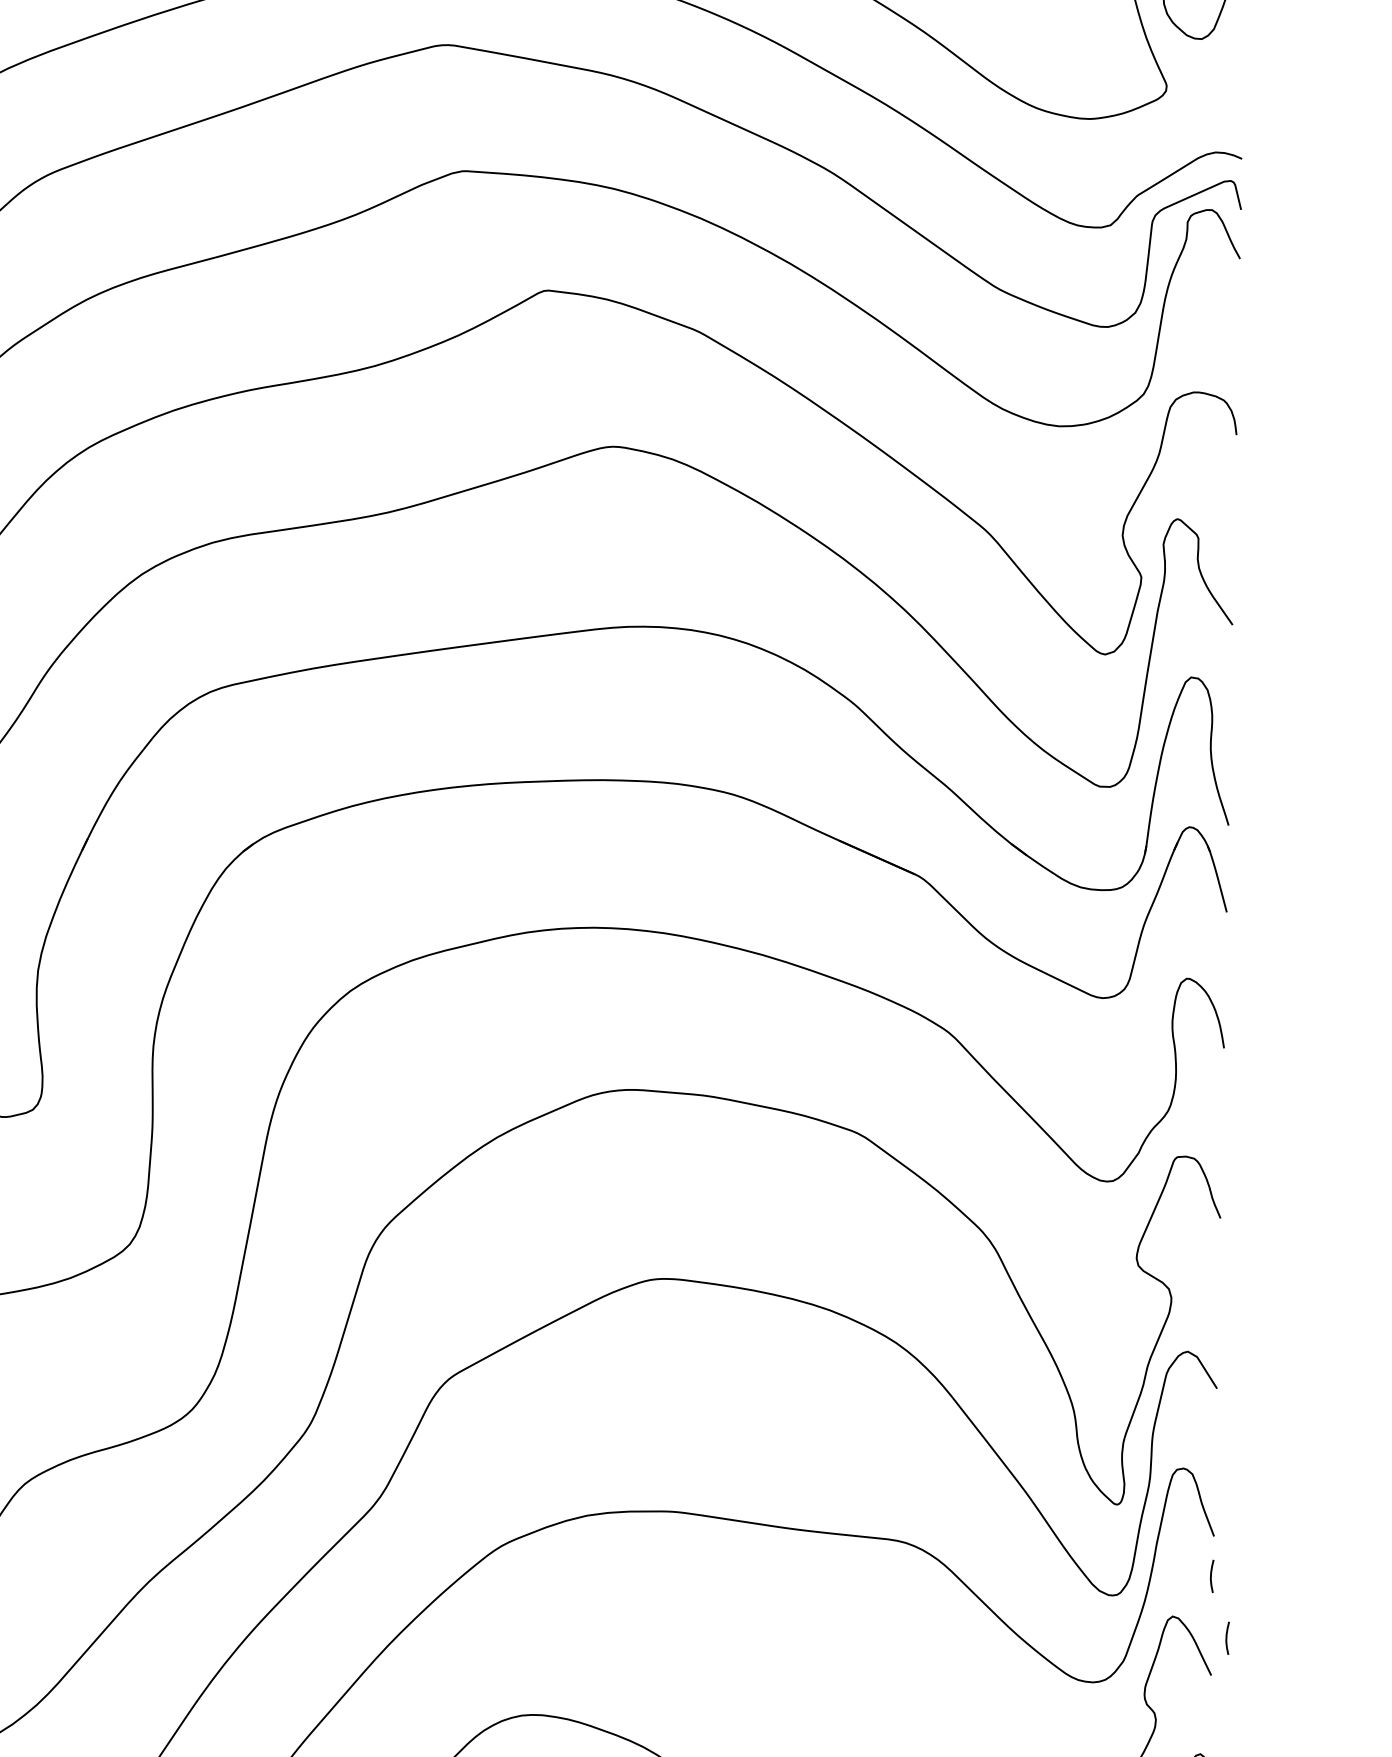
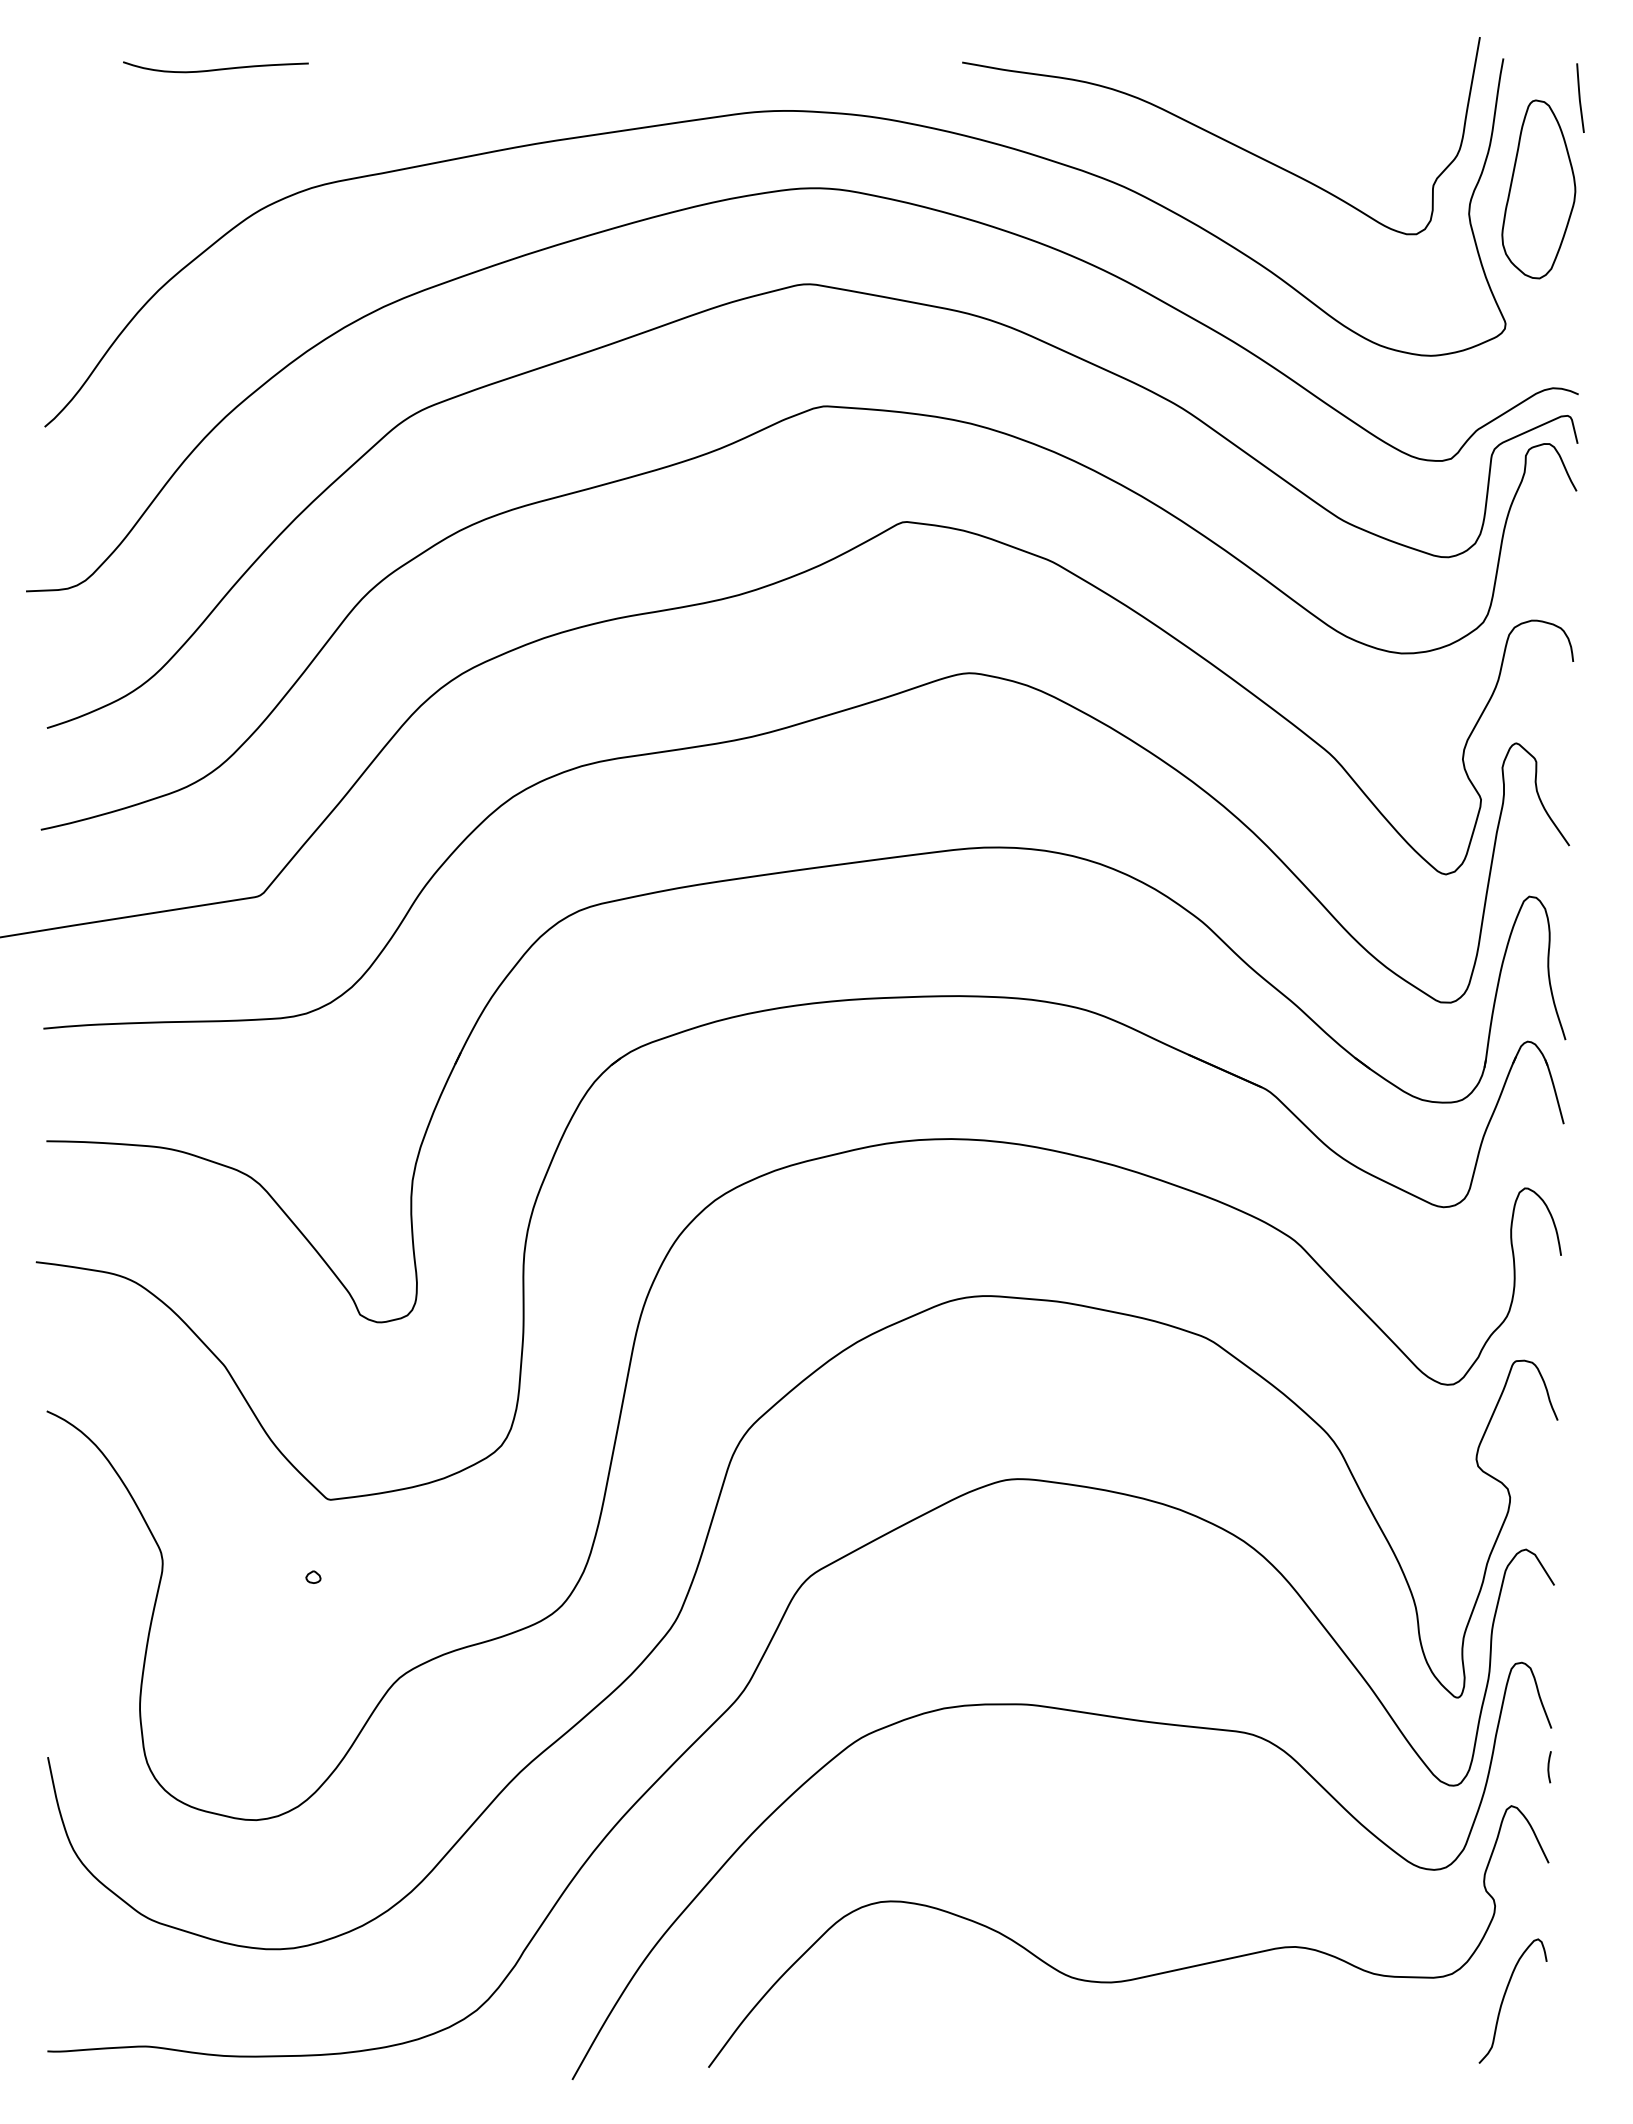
curve: (1227, 1638) -> (1564, 1827), removed

